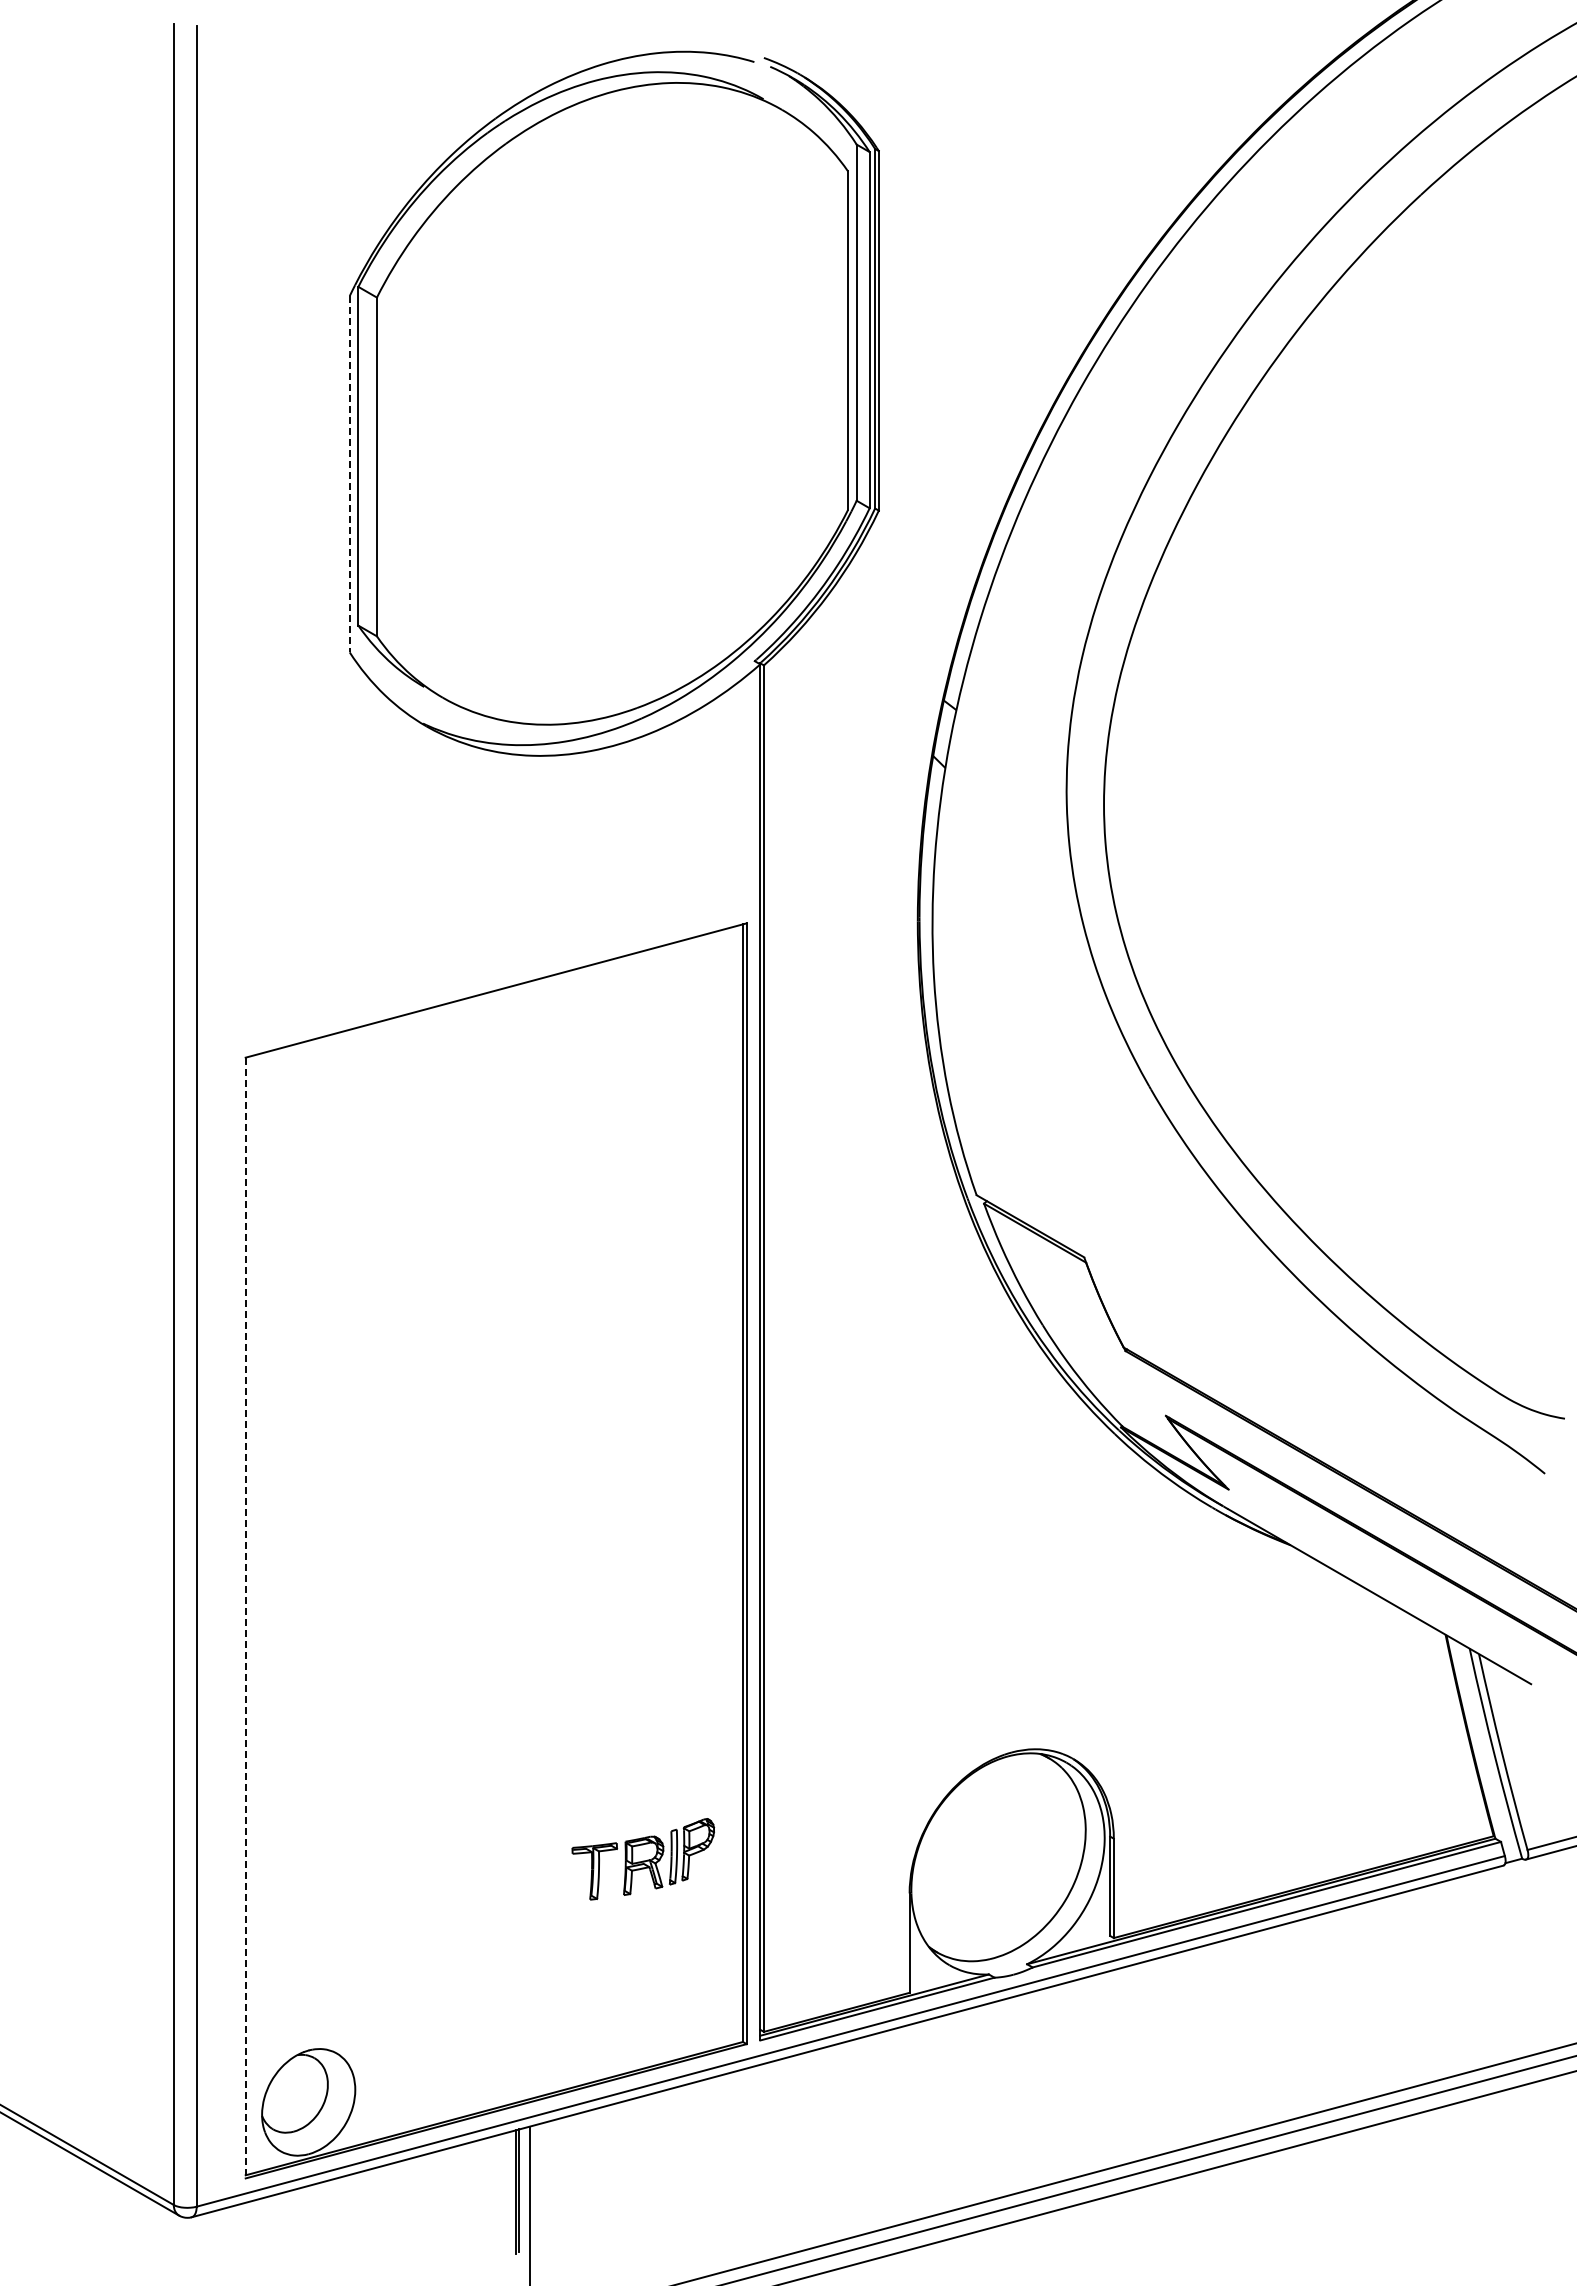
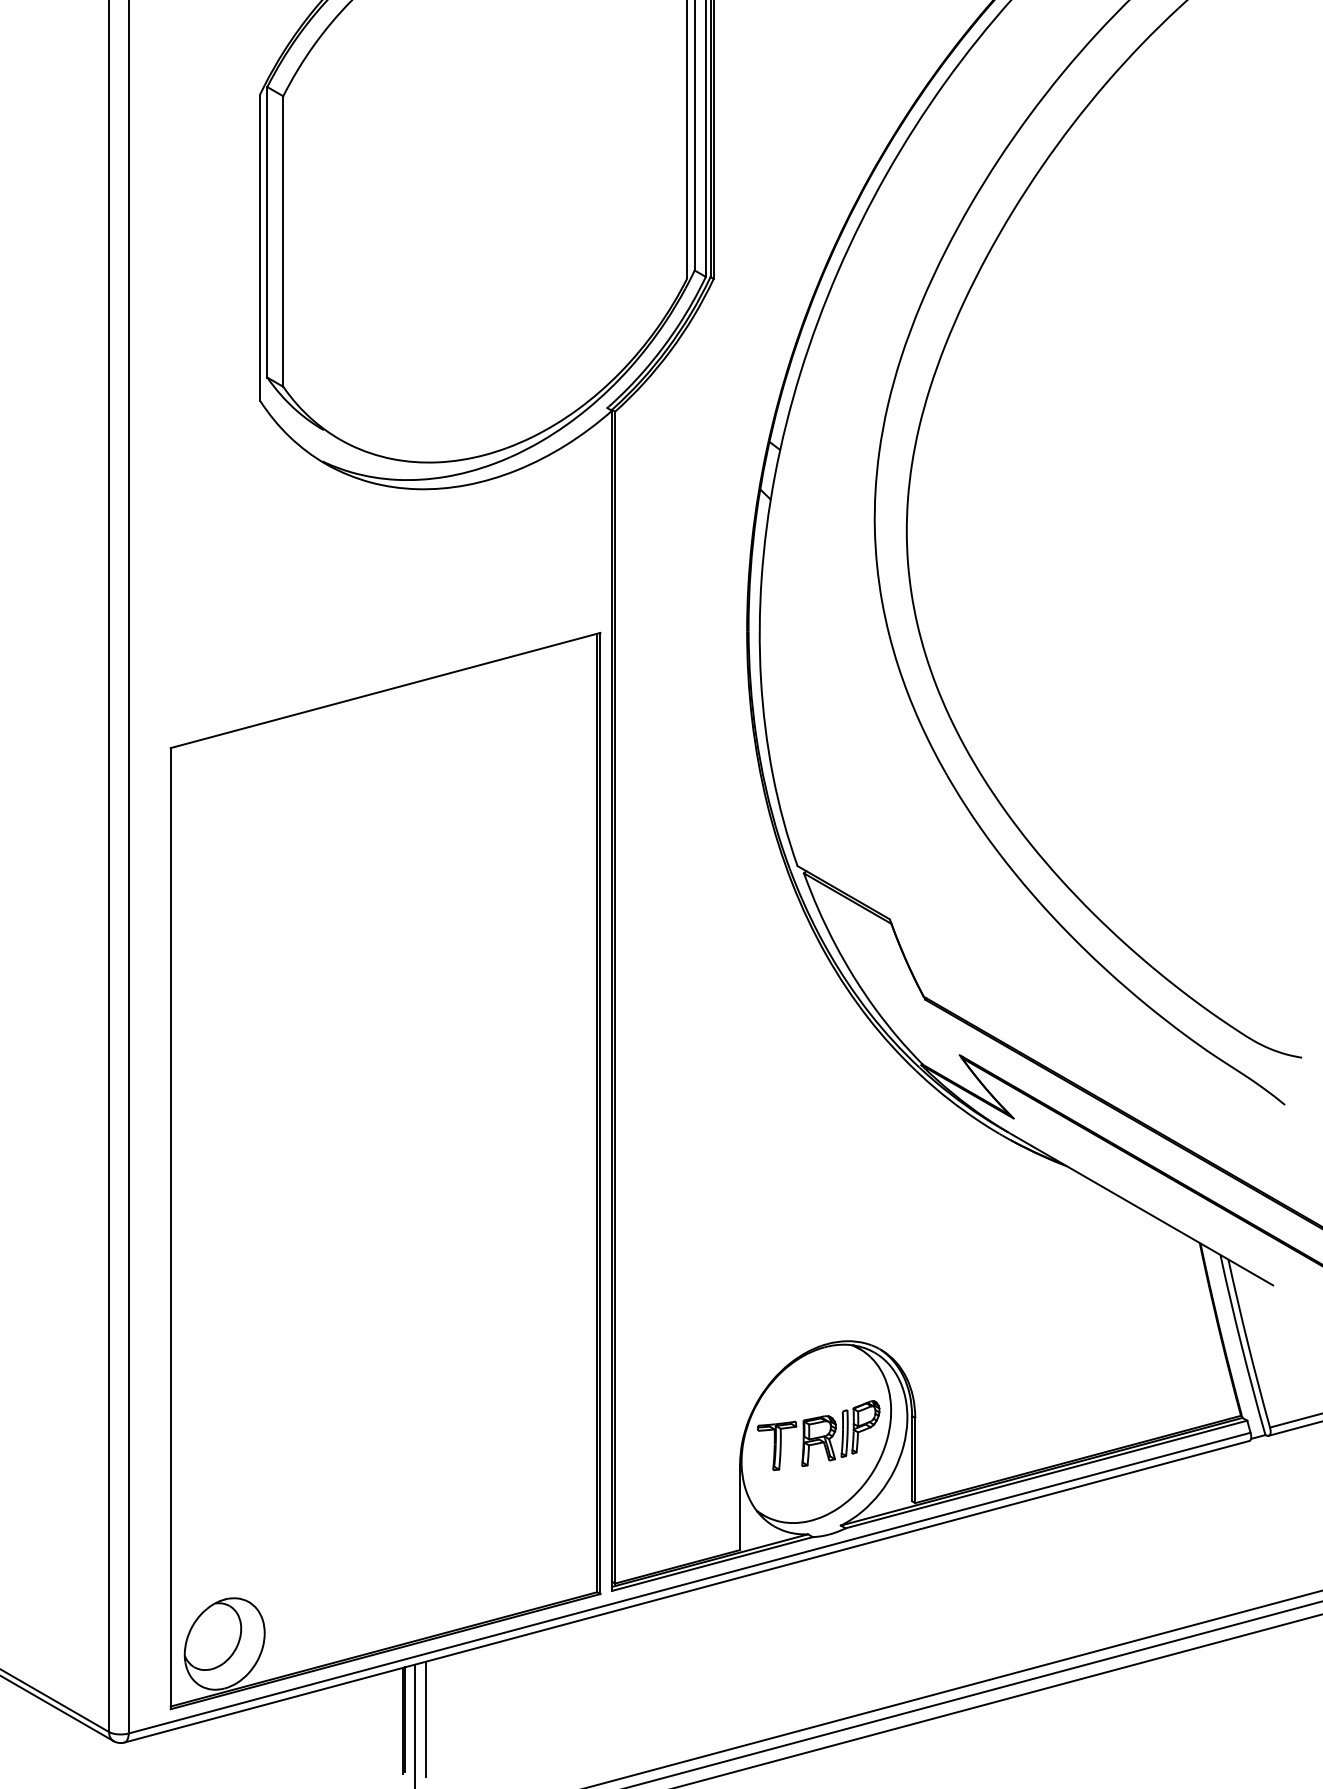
line: (349, 474) -> (259, 247), dashed -> solid
line: (245, 1618) -> (170, 1229), dashed -> solid
part: (643, 1859) -> (818, 1435), moved
line: (543, 2189) -> (426, 1718), added

